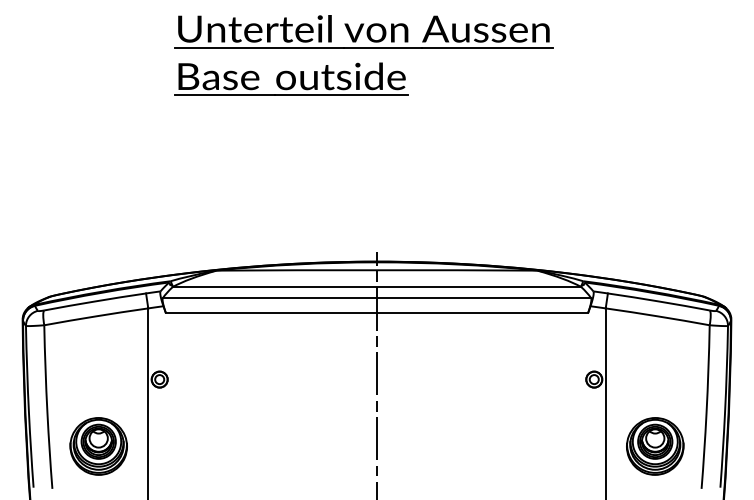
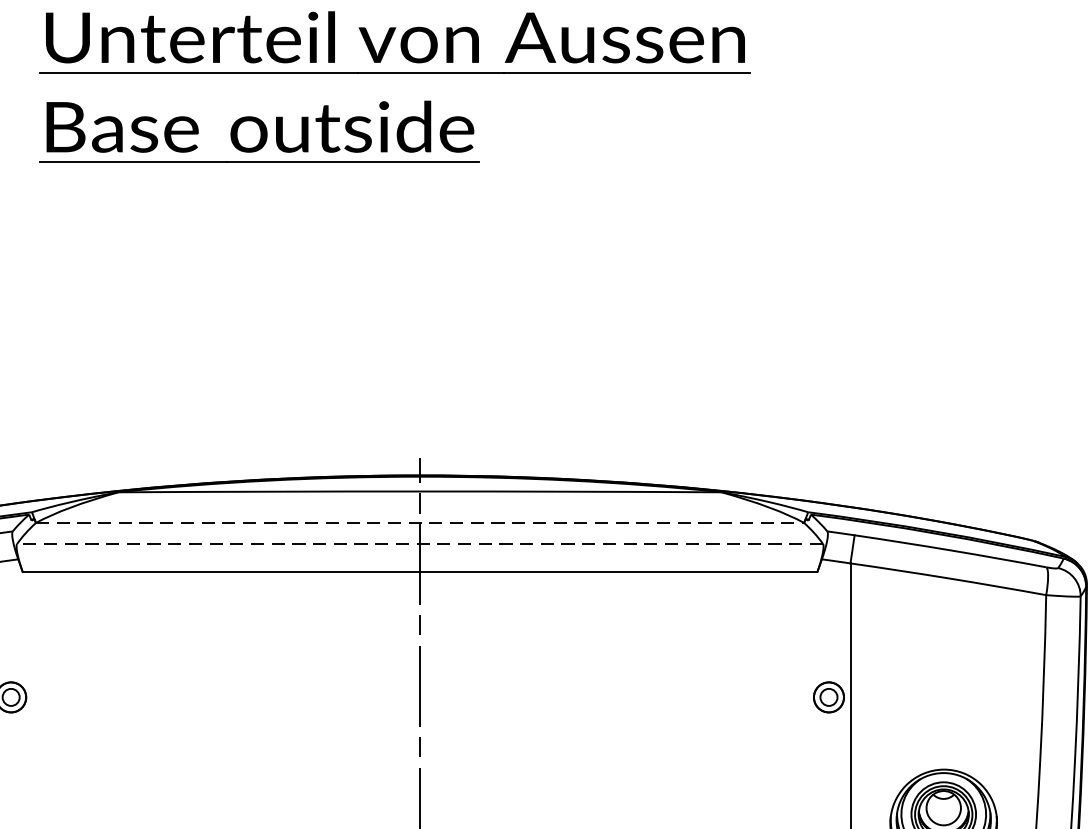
line: (377, 286) -> (421, 522), solid -> dashed
line: (376, 298) -> (419, 544), solid -> dashed

